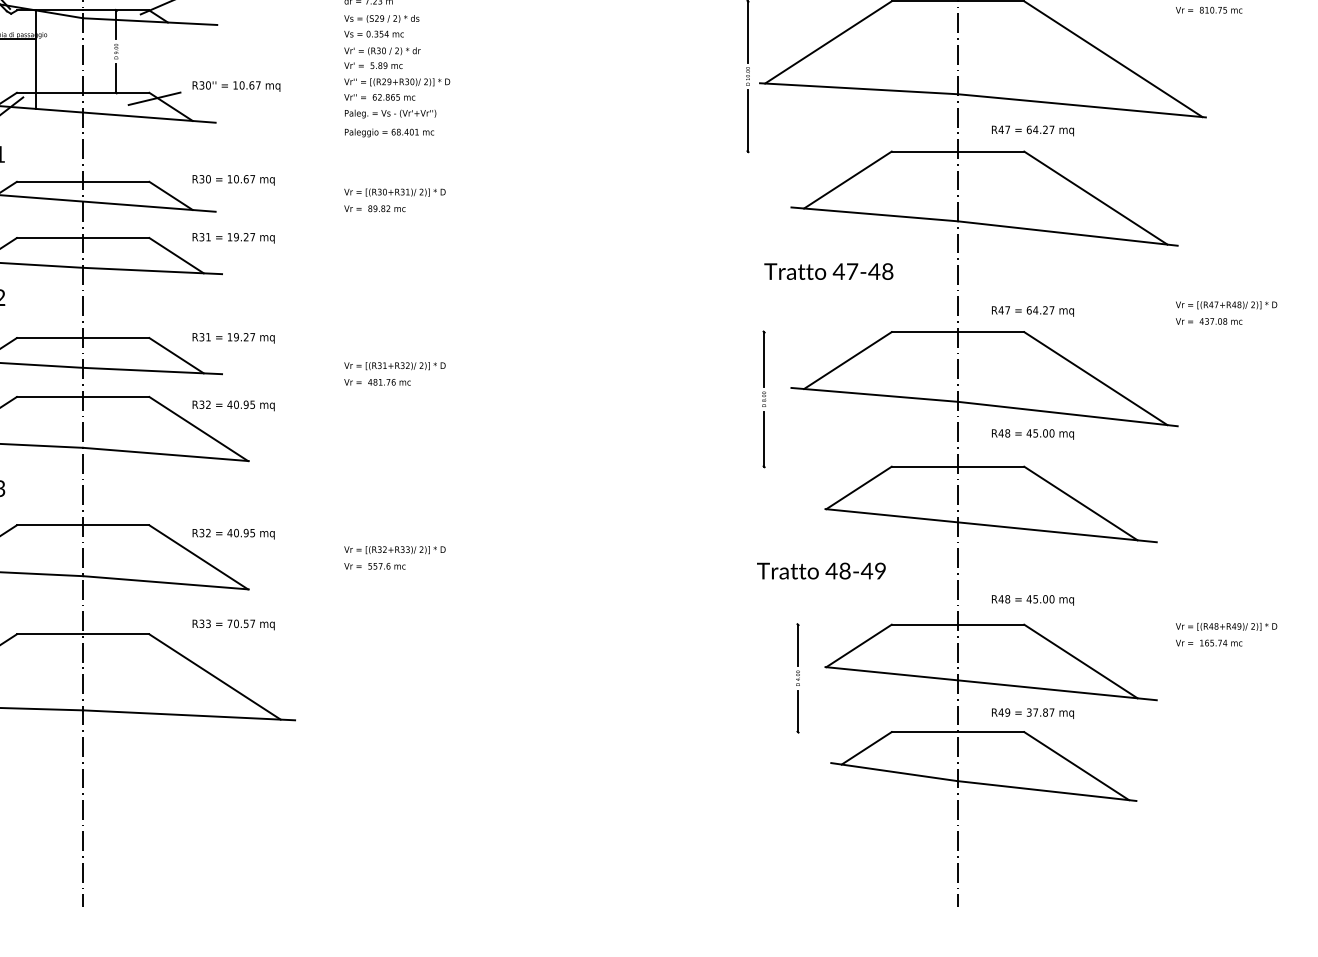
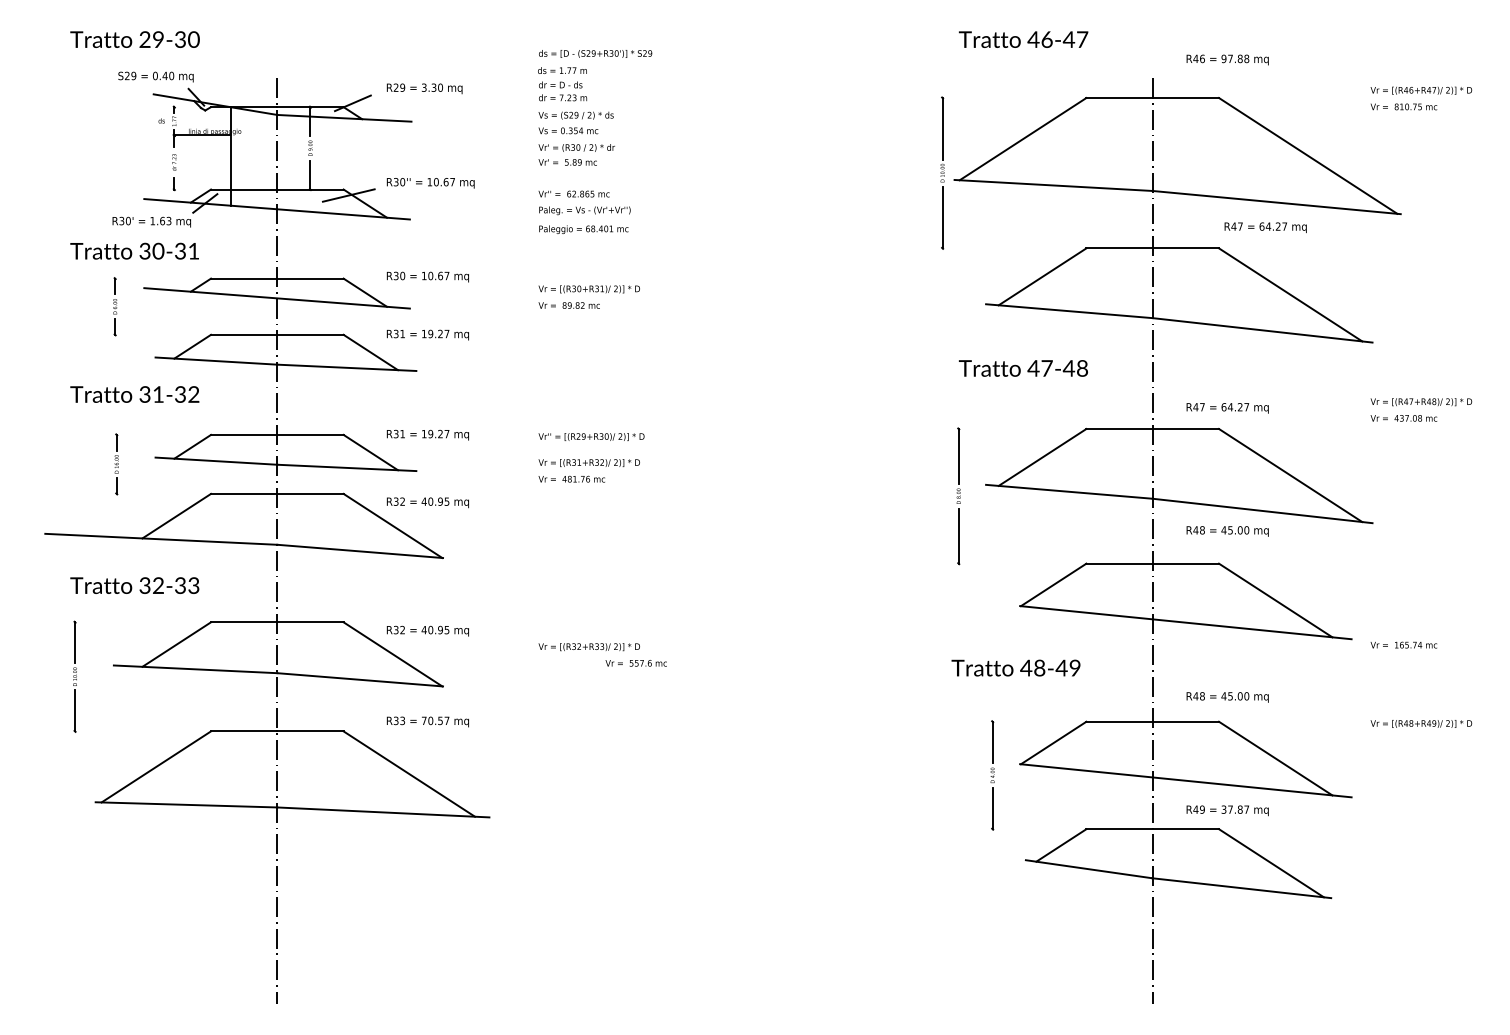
text: (397, 81) -> (591, 436), moved
text: (1032, 130) -> (1265, 227), moved
text: (374, 566) -> (635, 663), moved
text: (1208, 642) -> (1403, 644), moved

